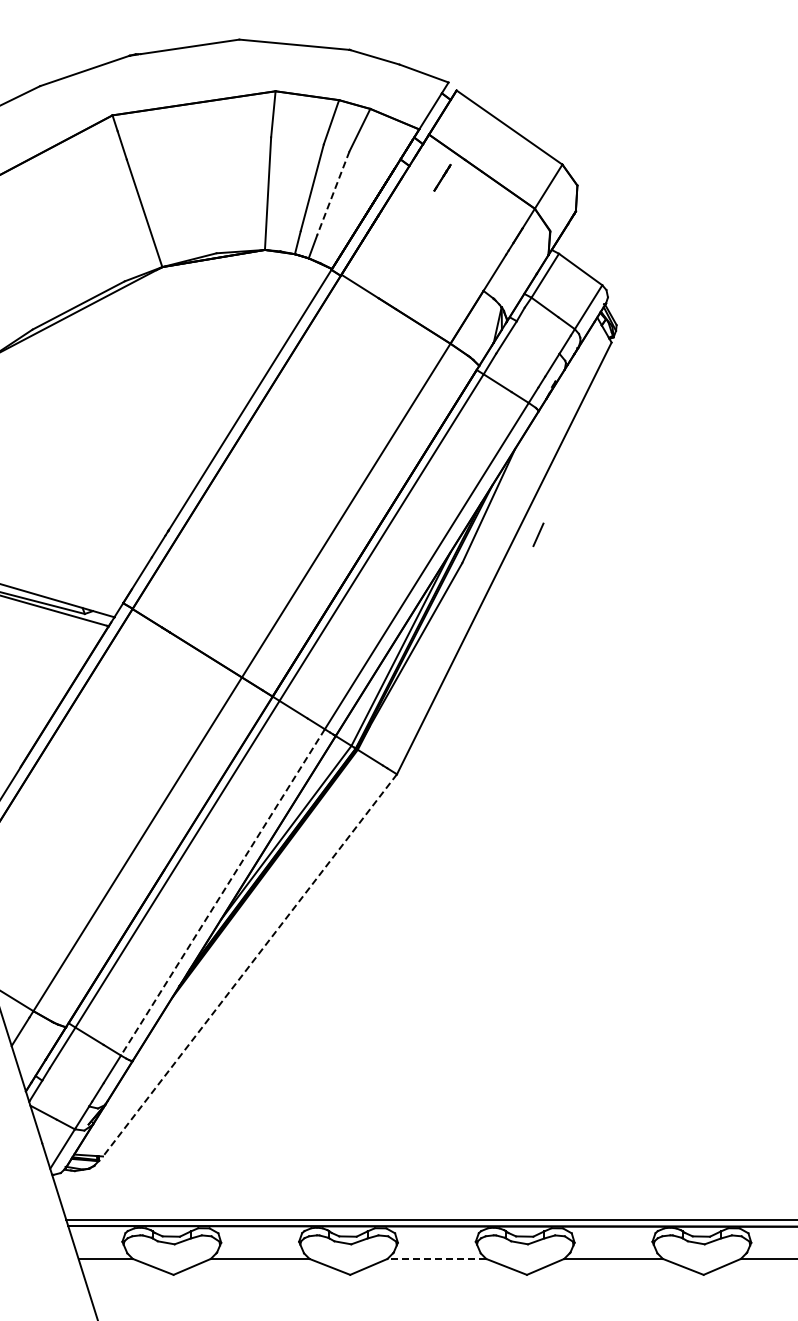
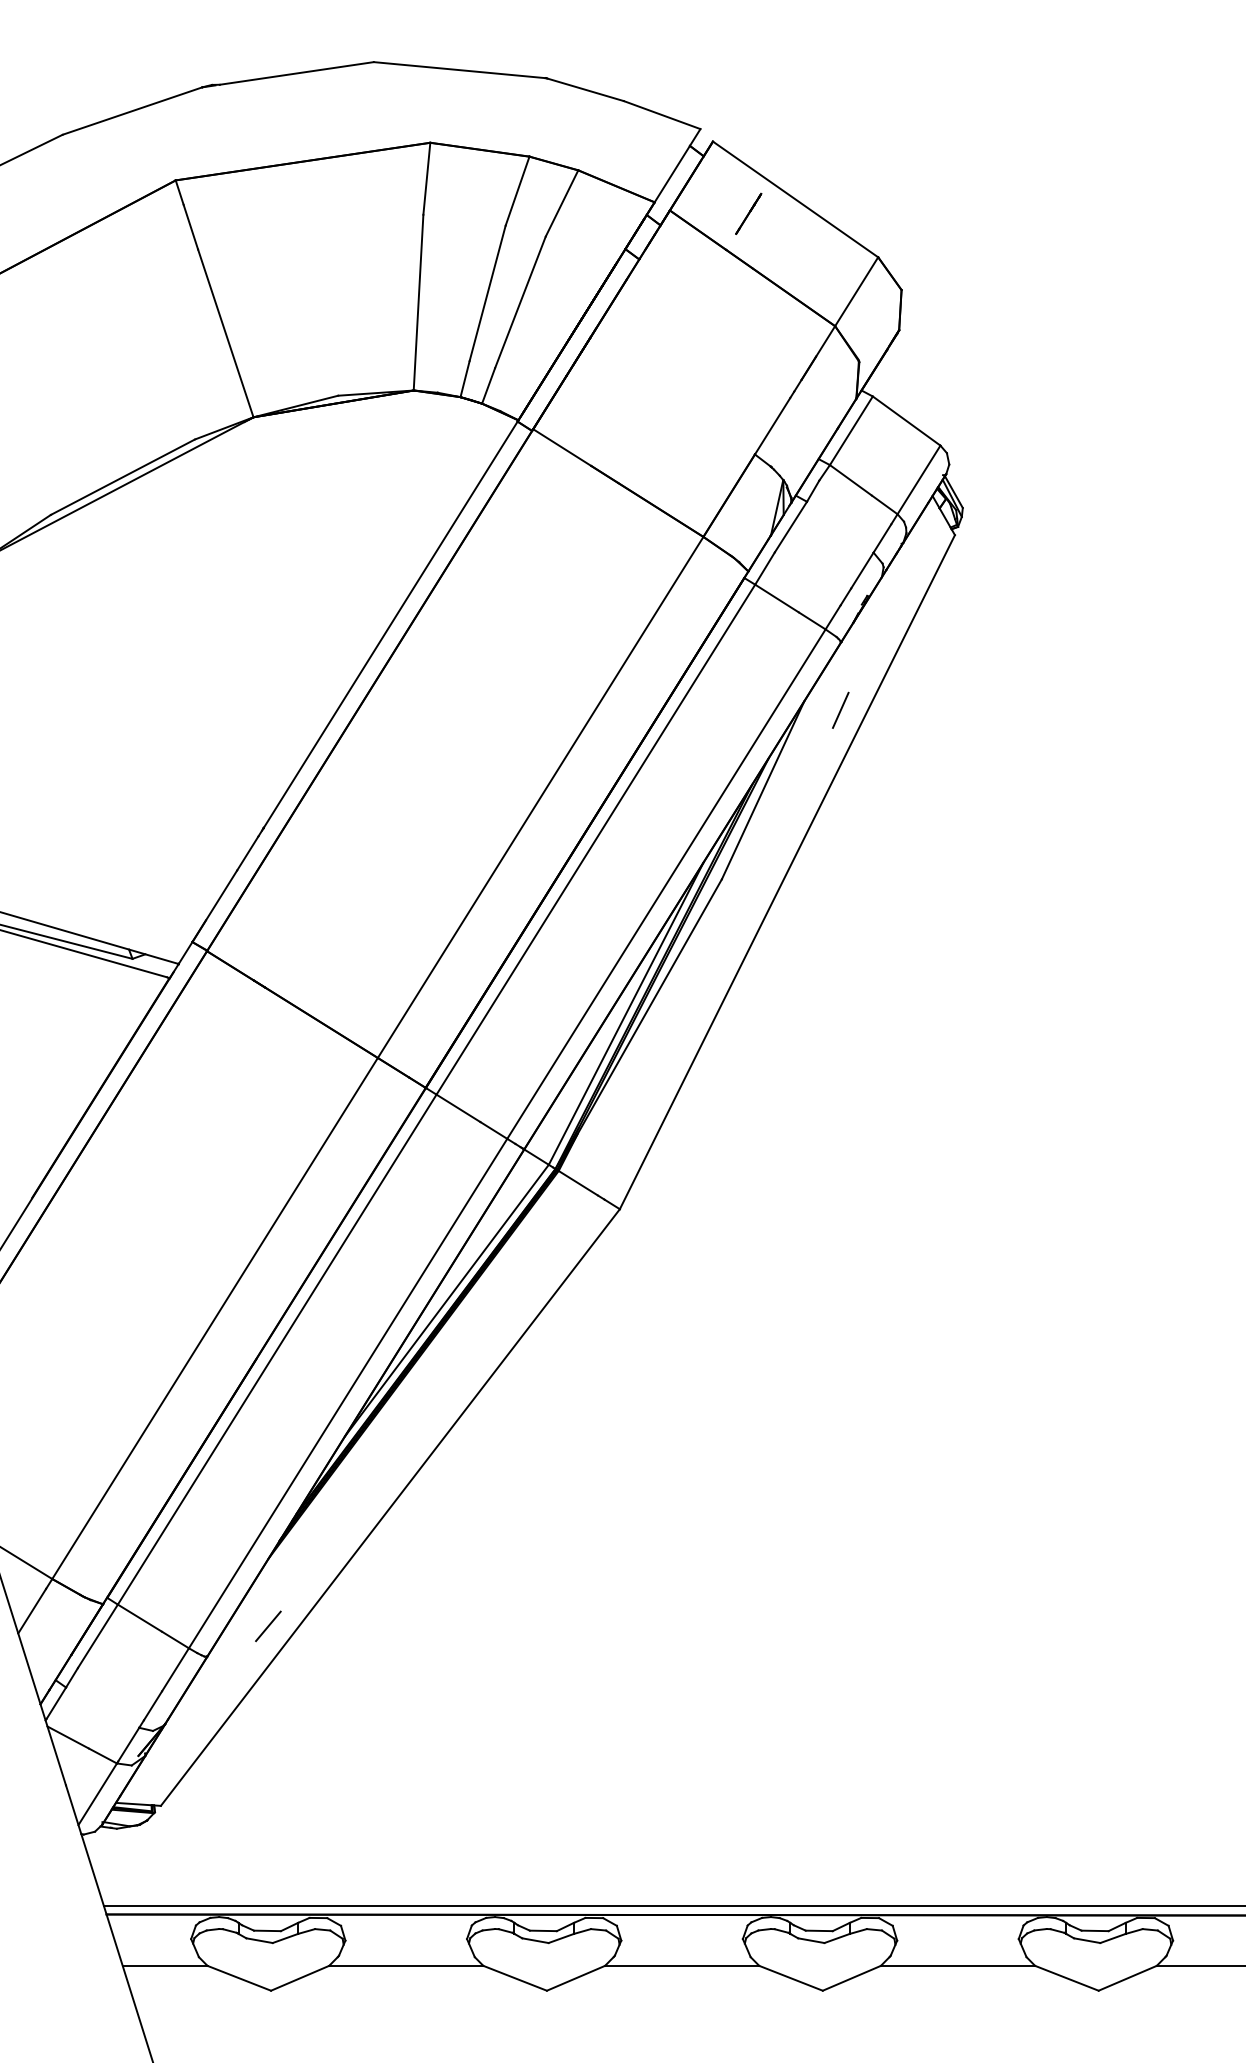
line: (442, 177) -> (748, 213), moved
line: (333, 193) -> (520, 302), dashed -> solid
line: (538, 534) -> (840, 709), moved
line: (222, 892) -> (347, 1393), dashed -> solid
line: (249, 965) -> (389, 1507), dashed -> solid
line: (171, 1041) -> (267, 1626), added
line: (436, 1258) -> (681, 1965), dashed -> solid

